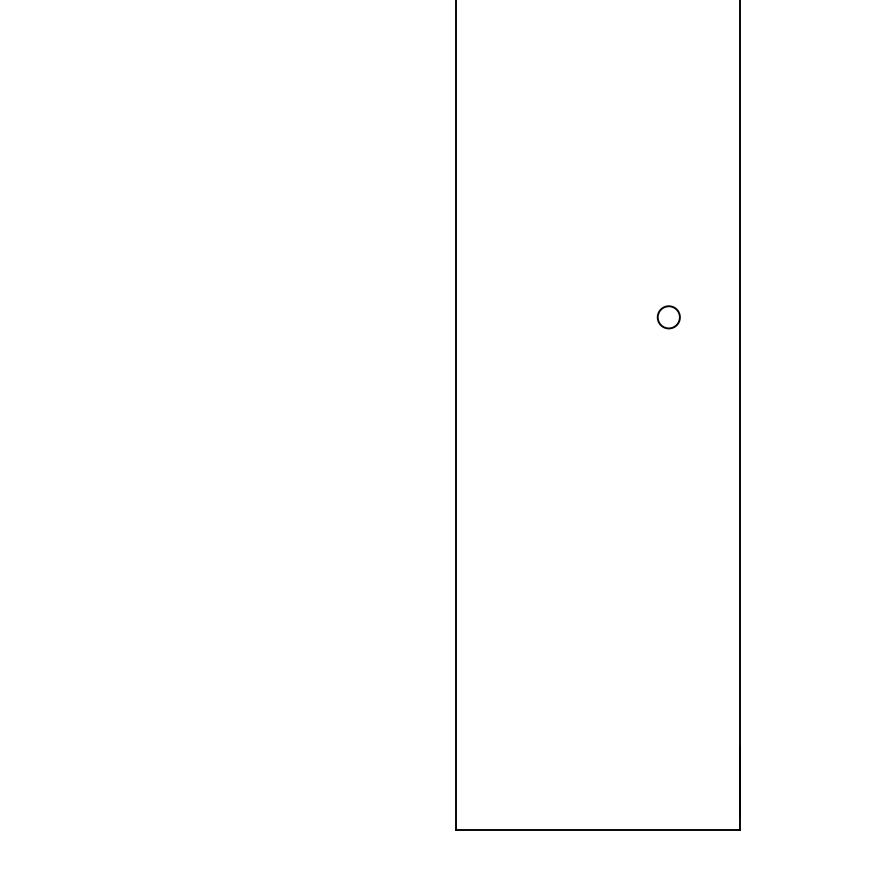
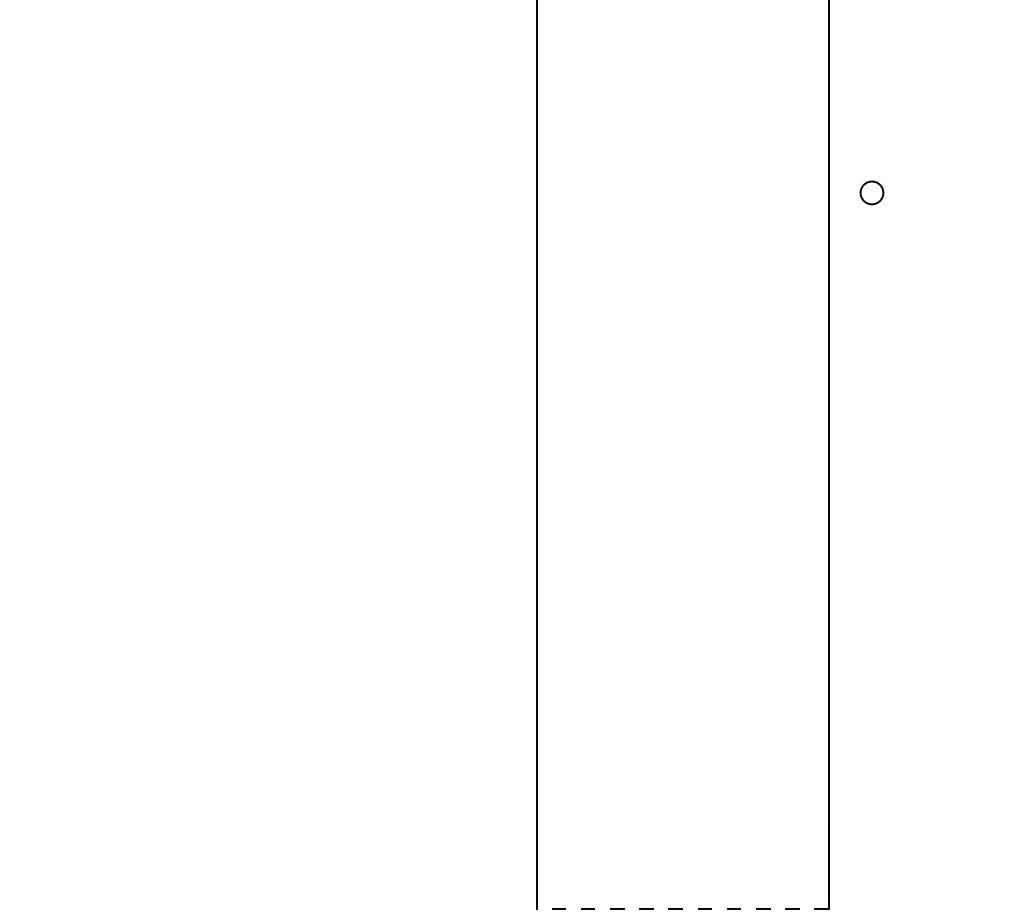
circle: (668, 316) -> (871, 192), moved
line: (598, 829) -> (683, 908), solid -> dashed

